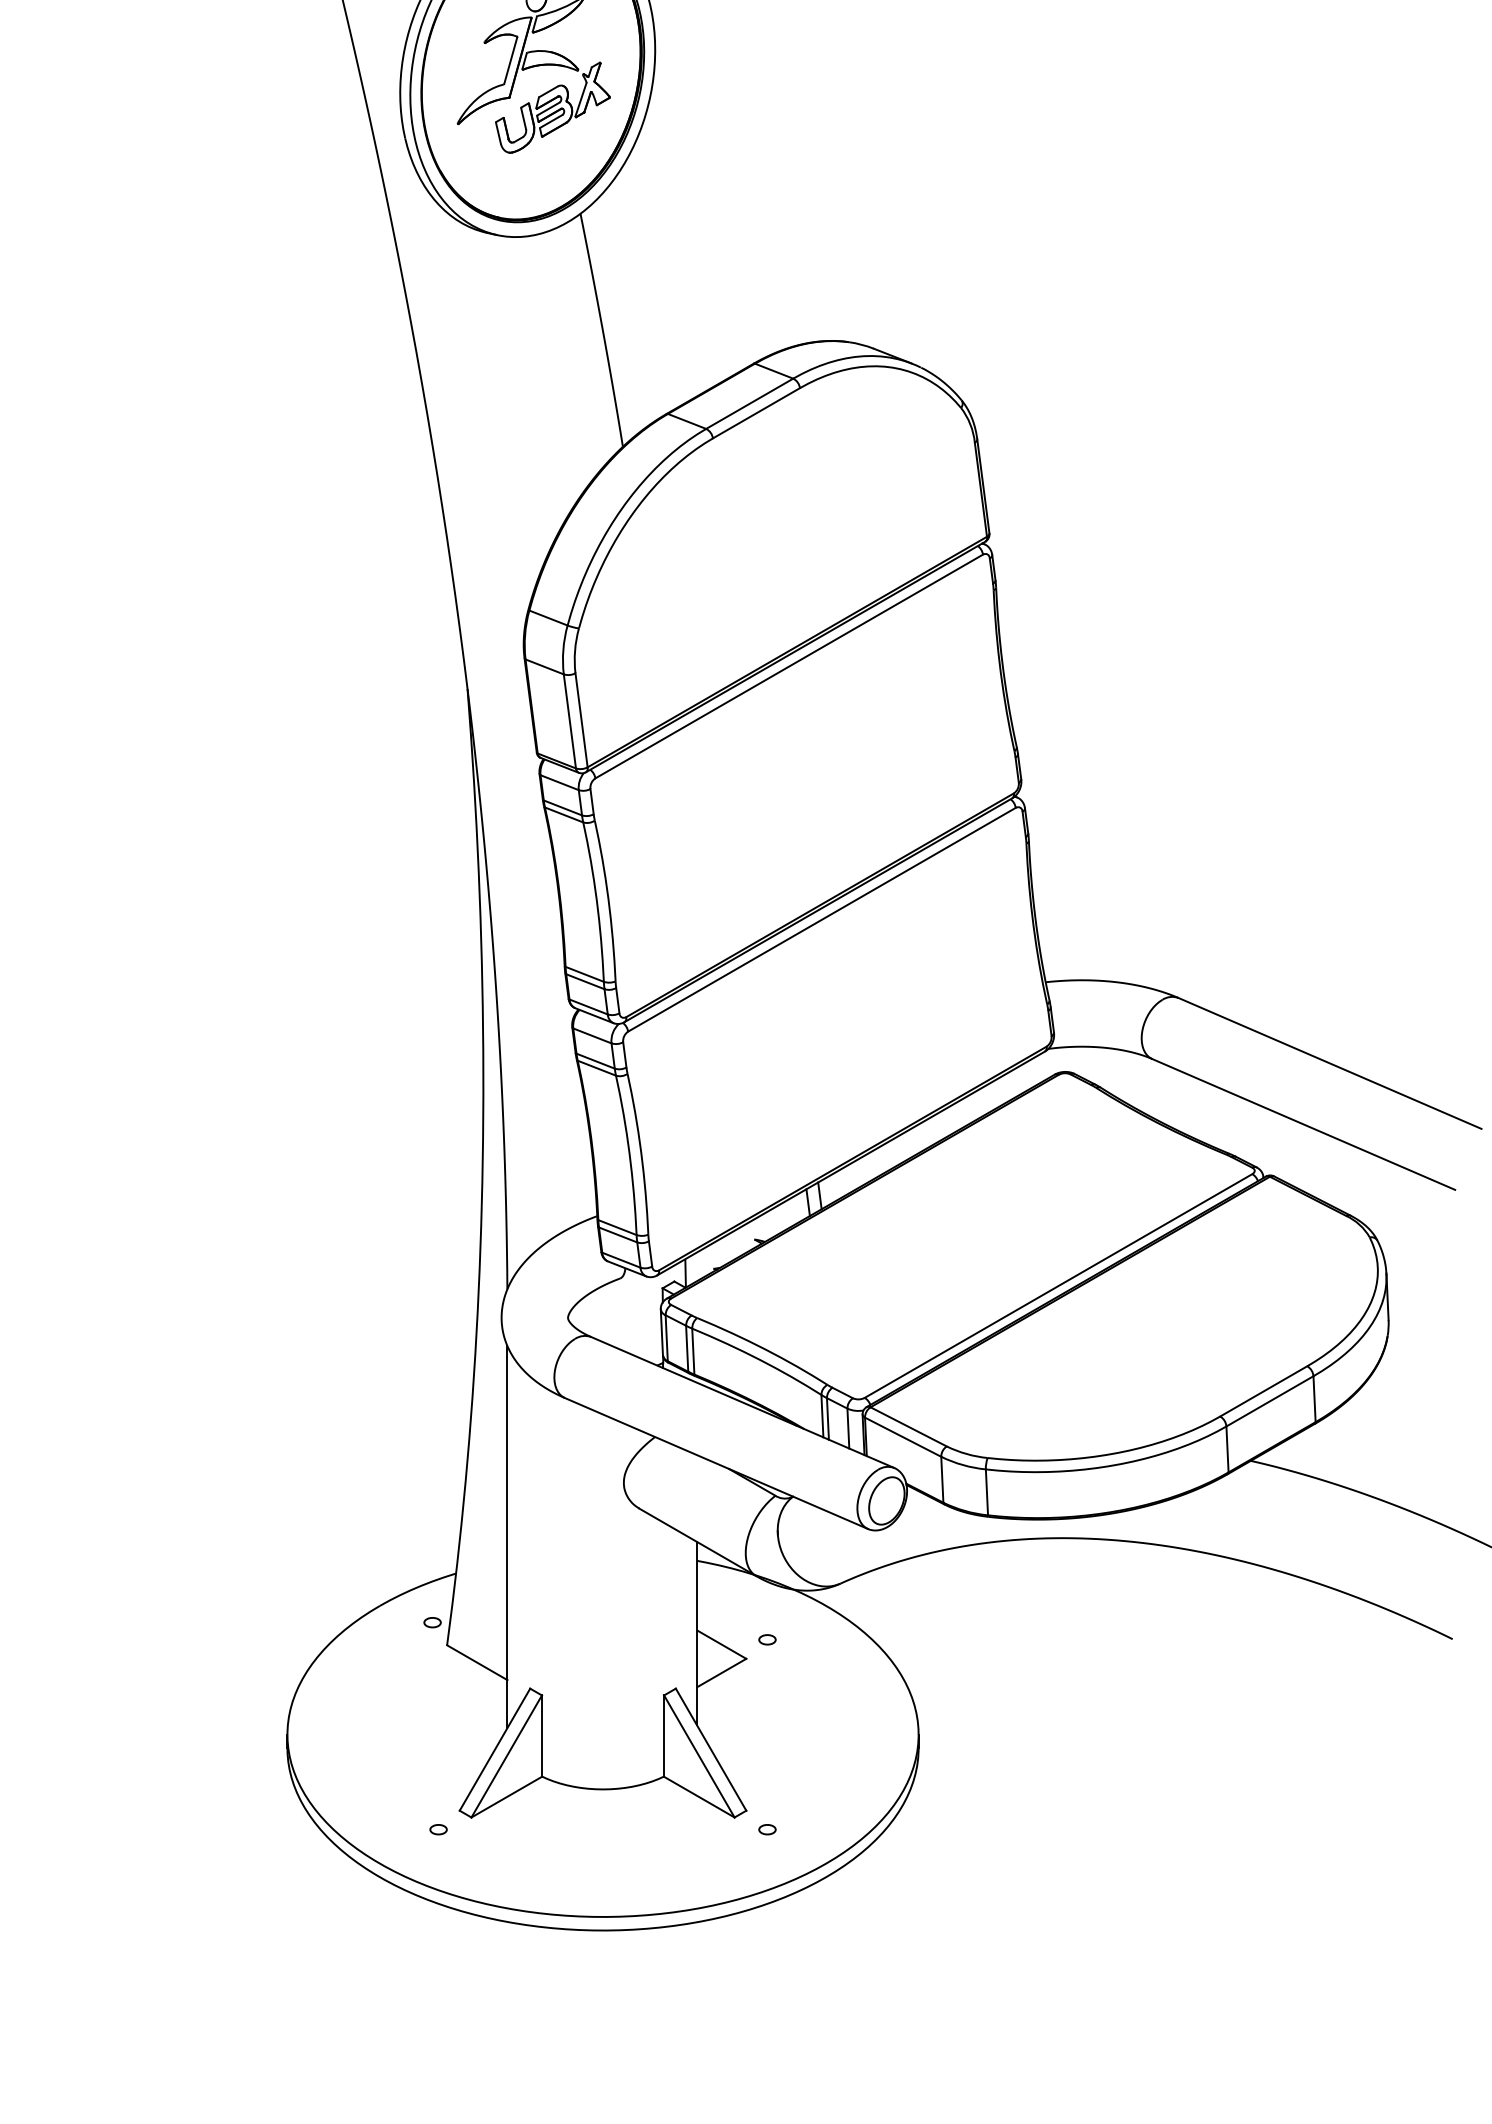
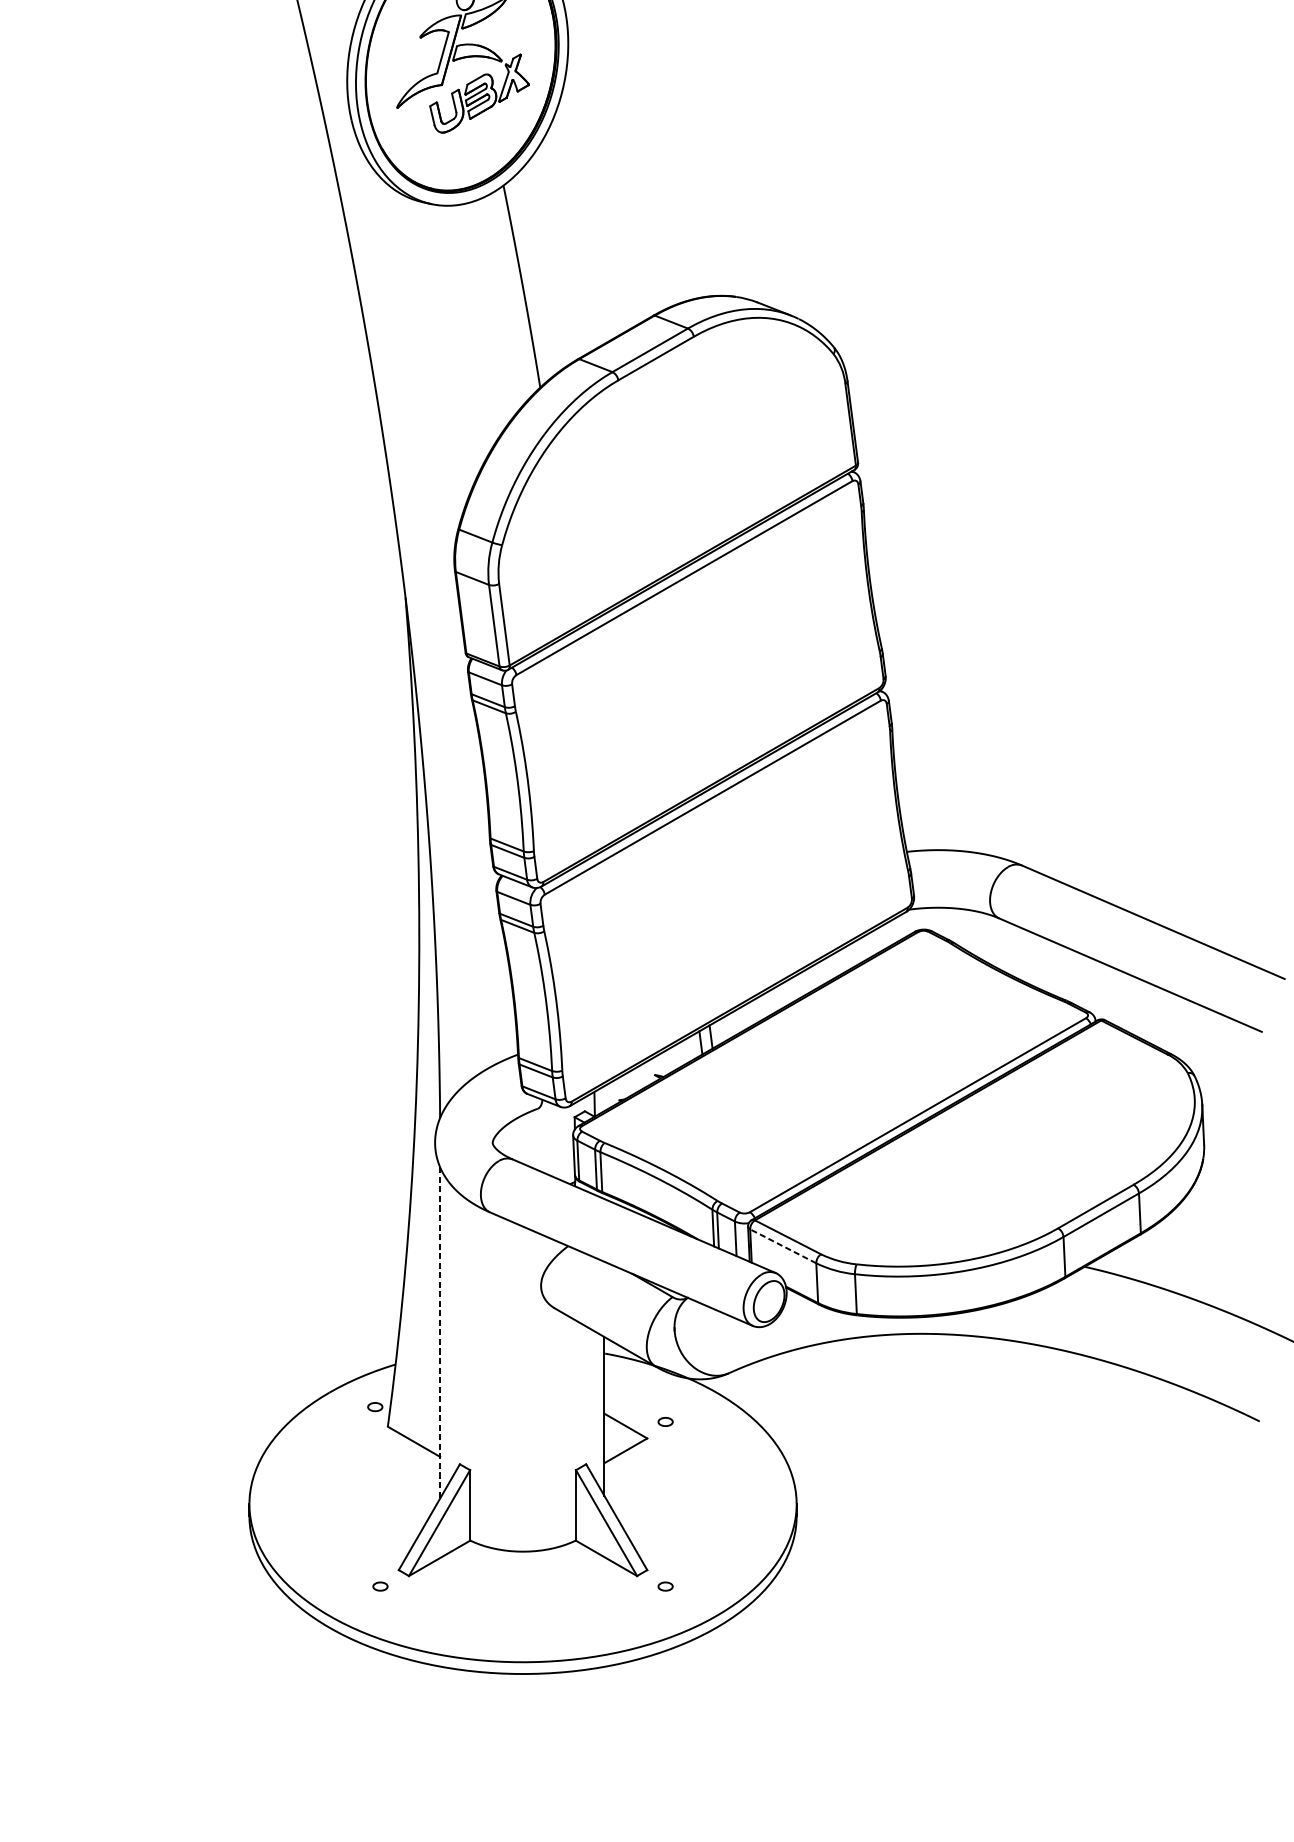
line: (903, 1437) -> (783, 1246), solid -> dashed
line: (507, 1537) -> (440, 1333), solid -> dashed

